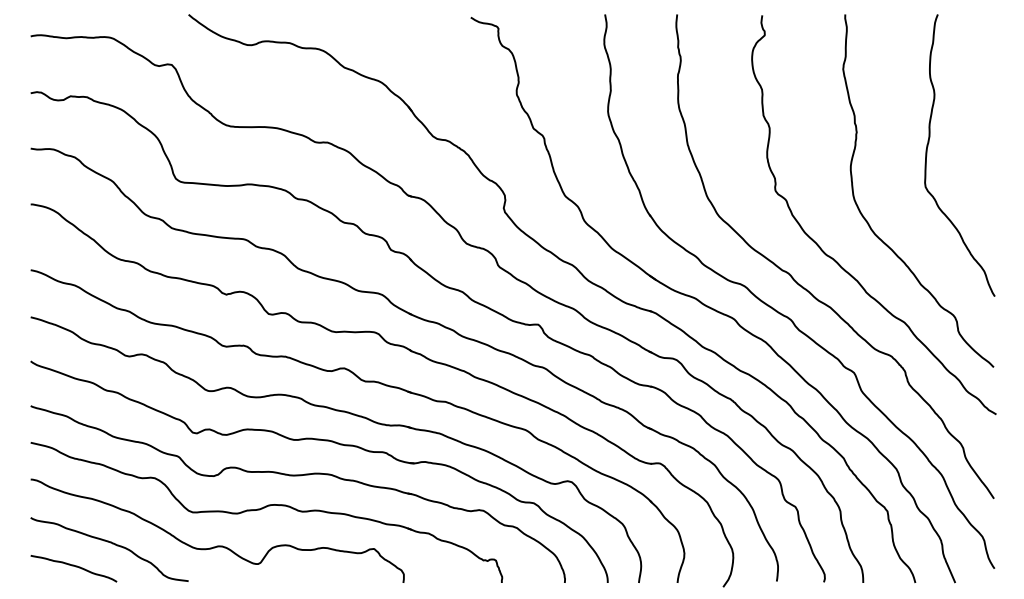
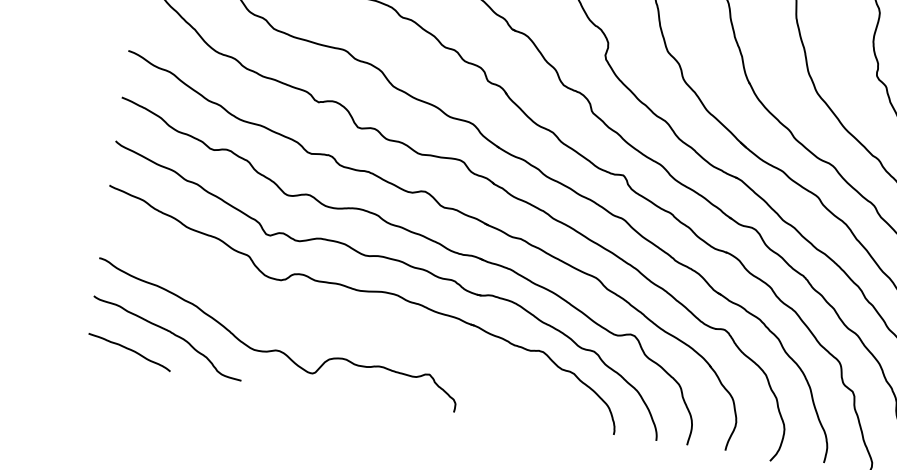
part: (266, 512) -> (328, 323), removed

